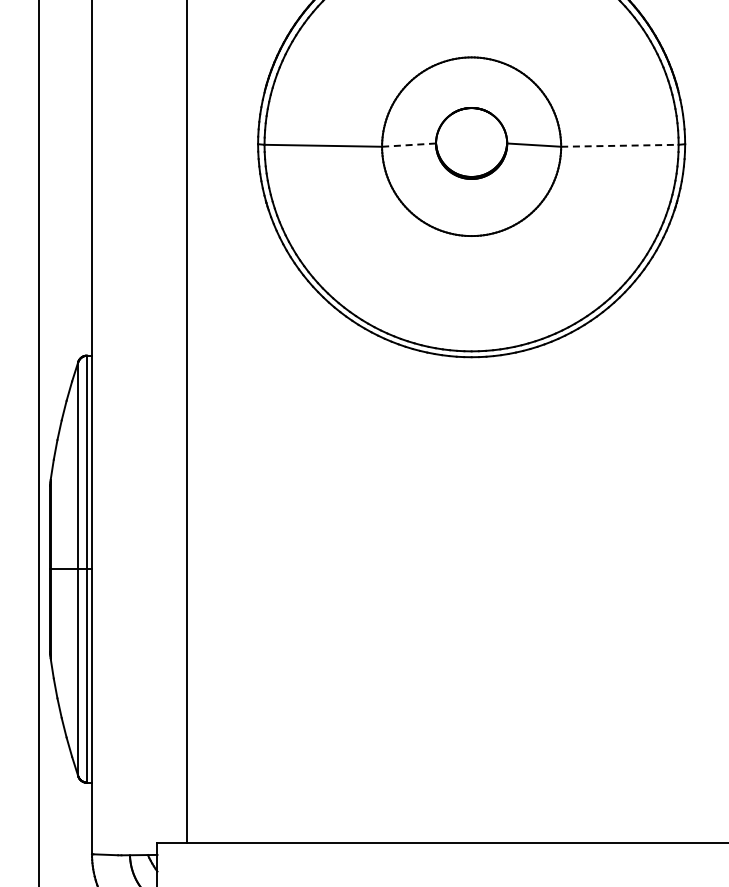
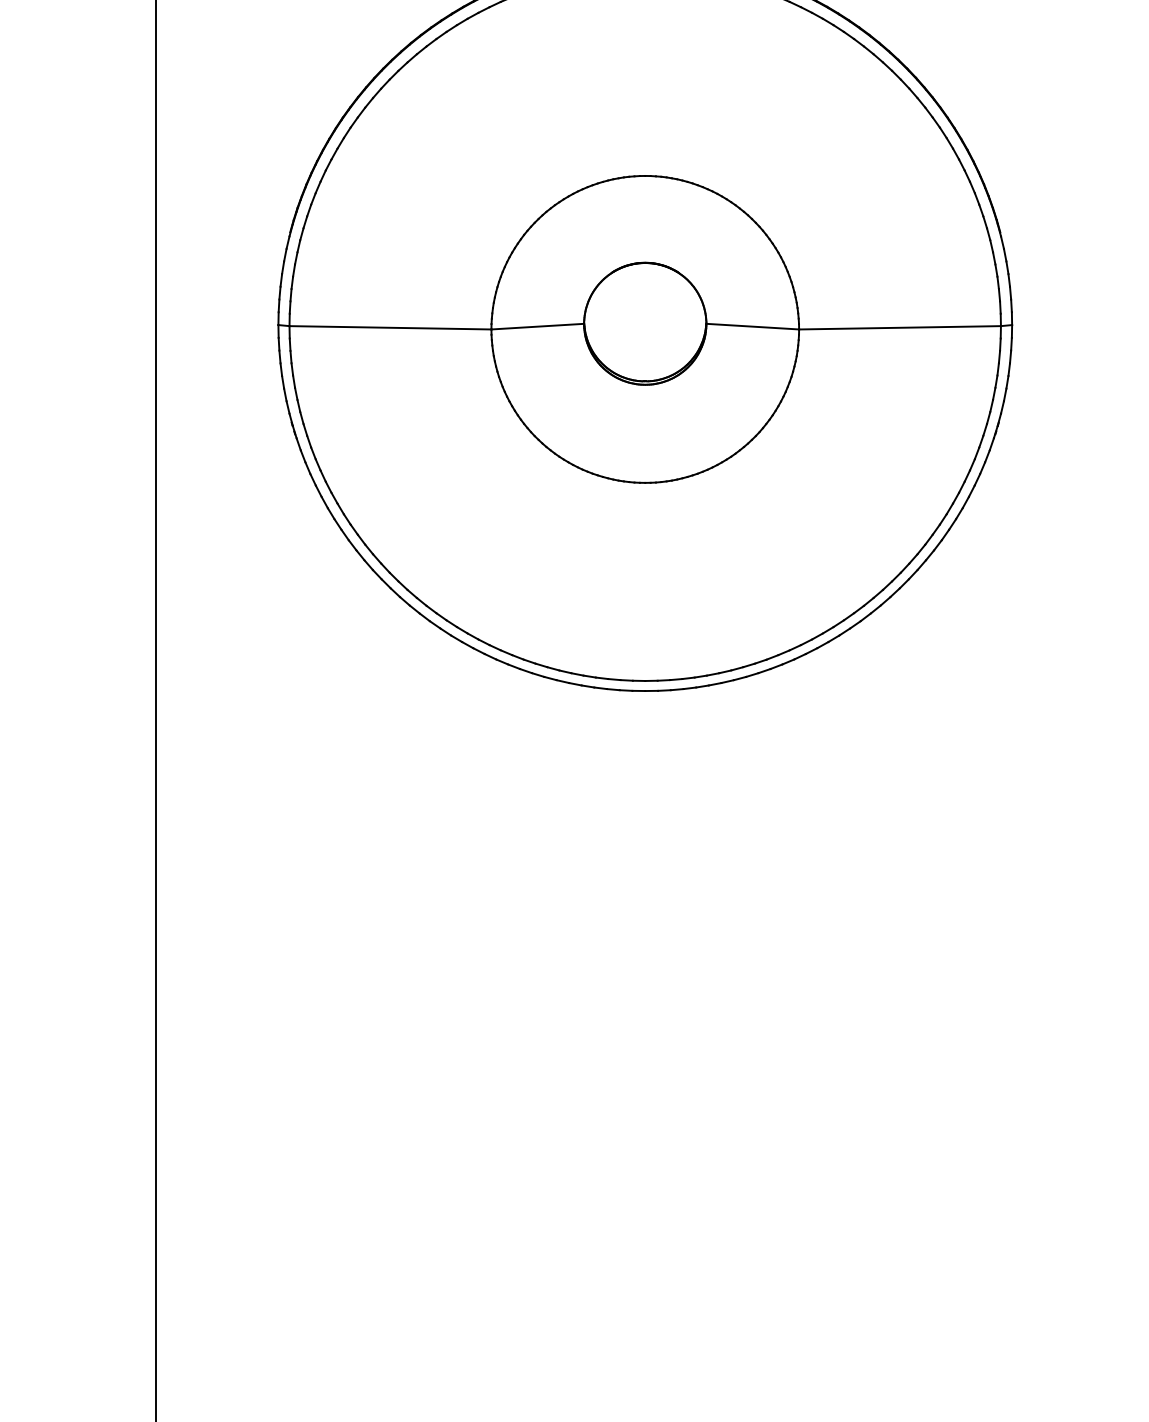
line: (408, 145) -> (536, 327), dashed -> solid
line: (619, 145) -> (899, 327), dashed -> solid

